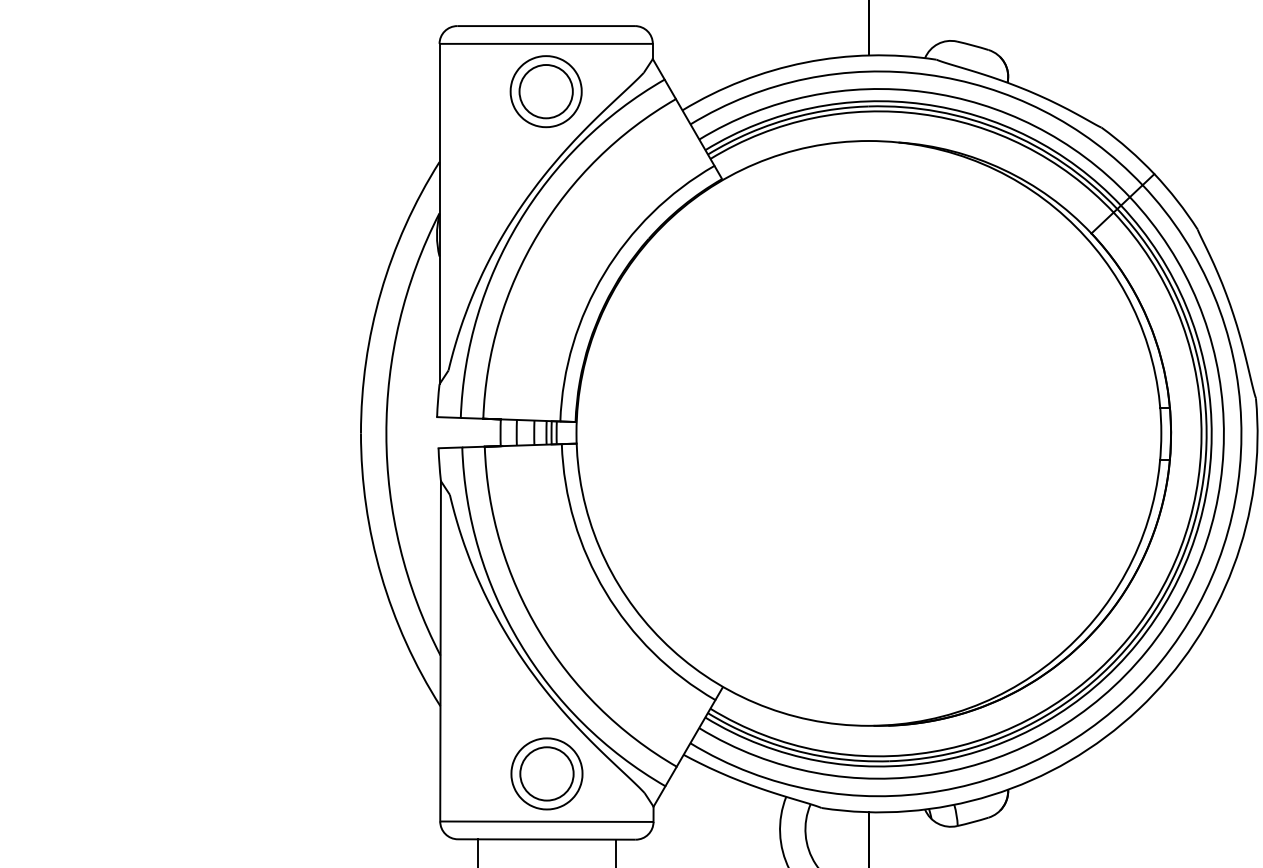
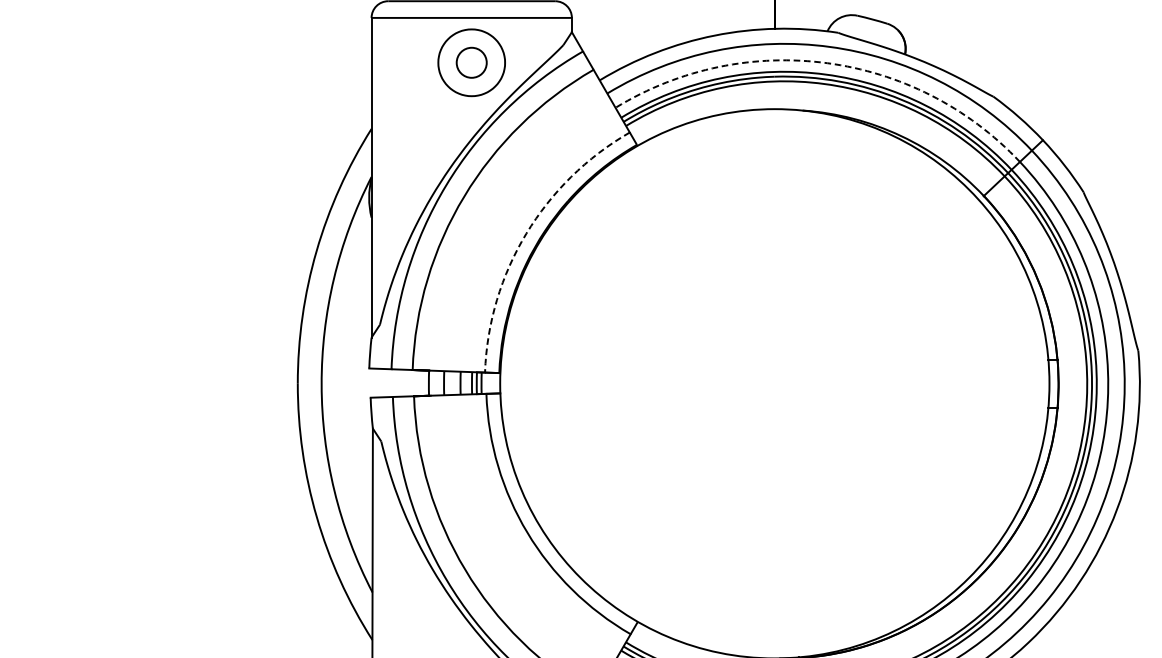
circle: (545, 91) -> (471, 62), size x0.6
arc: (924, 92) -> (827, 63), solid -> dashed
arc: (604, 273) -> (526, 233), solid -> dashed

